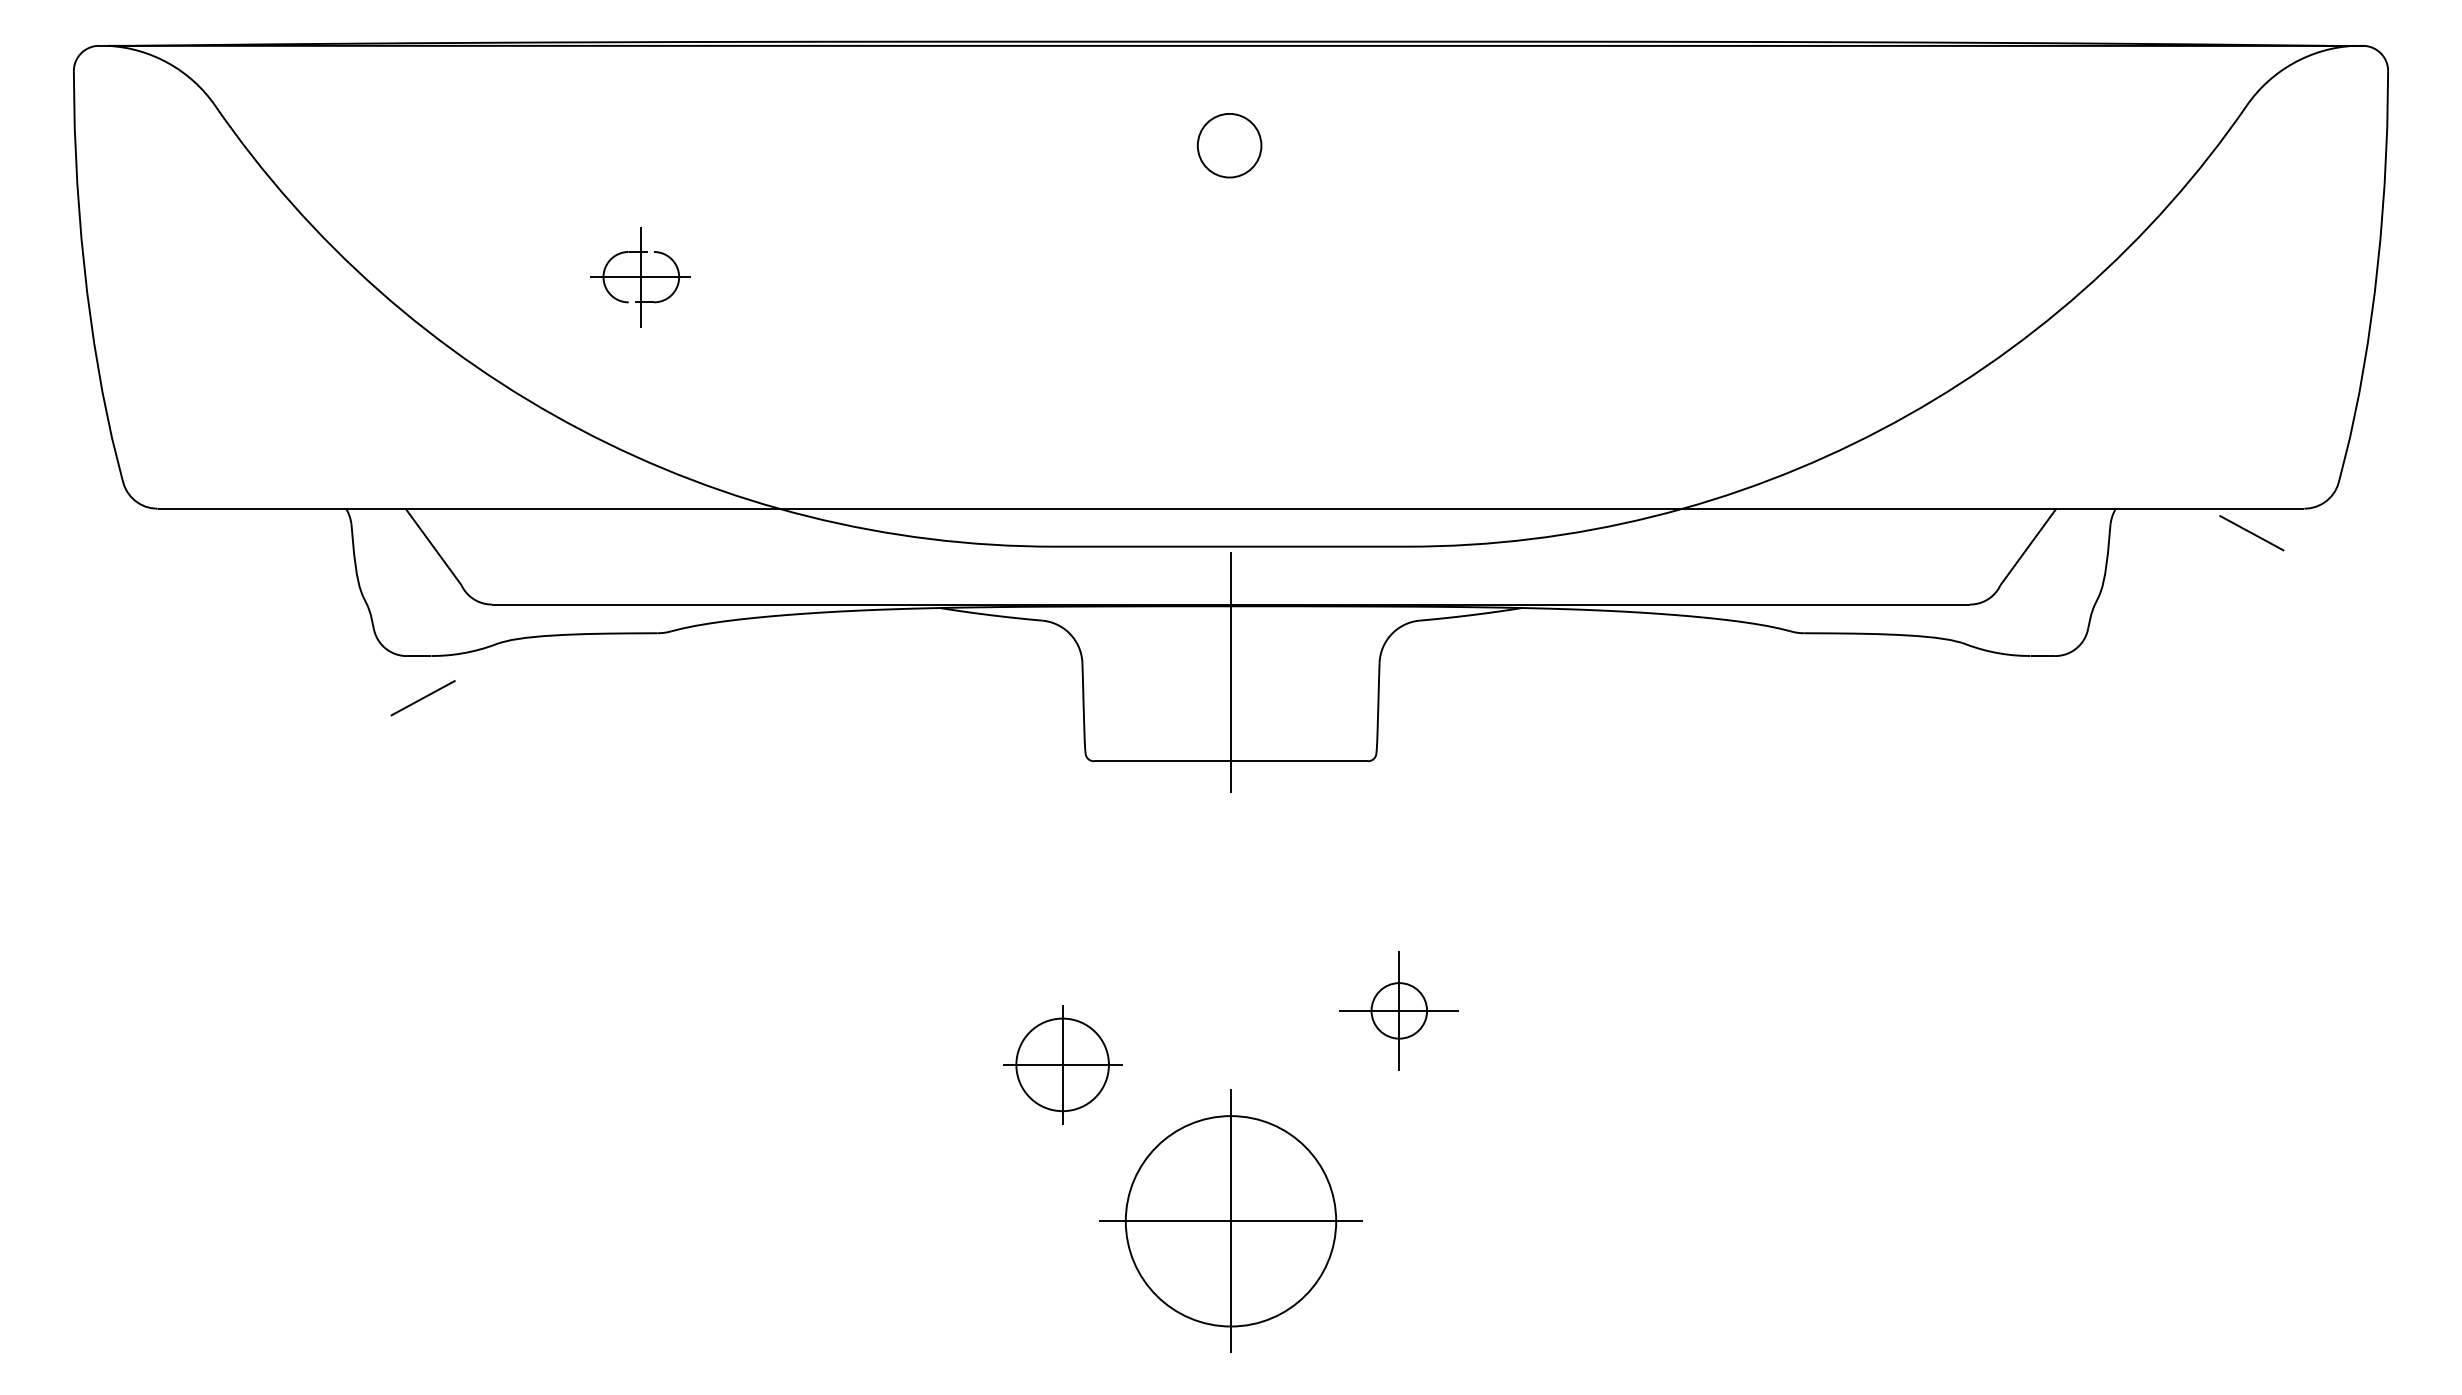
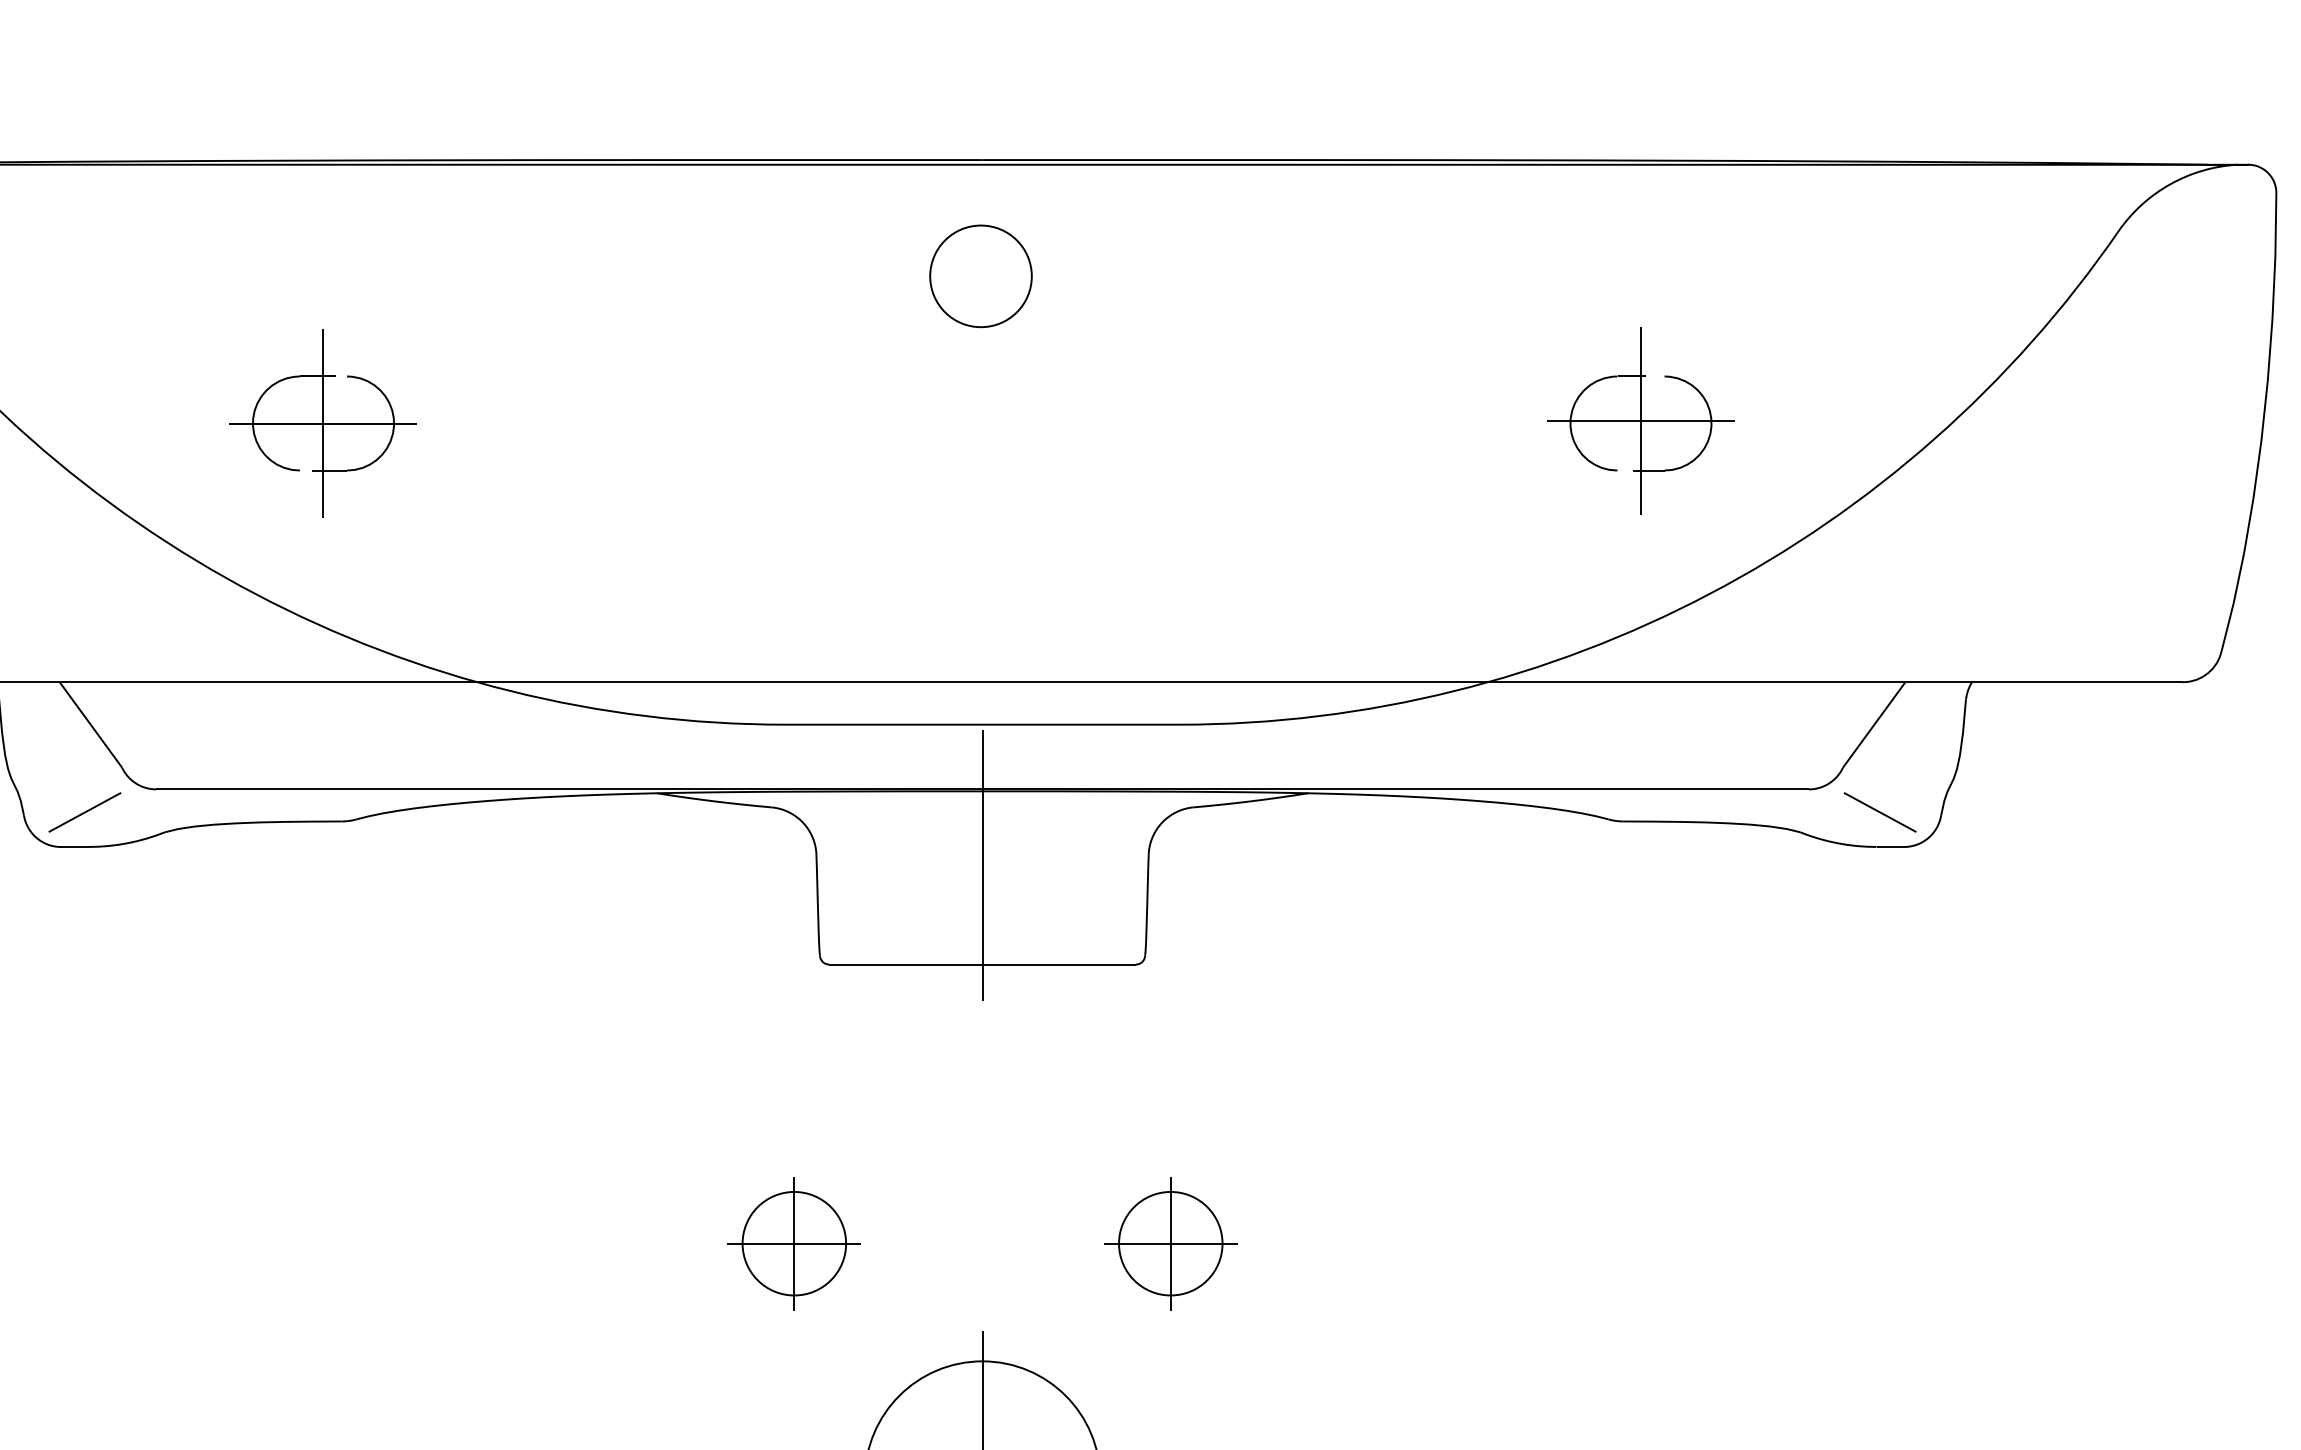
circle: (1229, 145) -> (980, 276), size x1.43
part: (1819, 275) -> (1640, 421), added
part: (640, 276) -> (322, 422), size x1.67
line: (2251, 533) -> (1879, 812), moved
line: (422, 698) -> (84, 812), moved
circle: (1399, 1010) -> (1170, 1243), size x1.67
part: (1062, 1064) -> (794, 1243), moved

